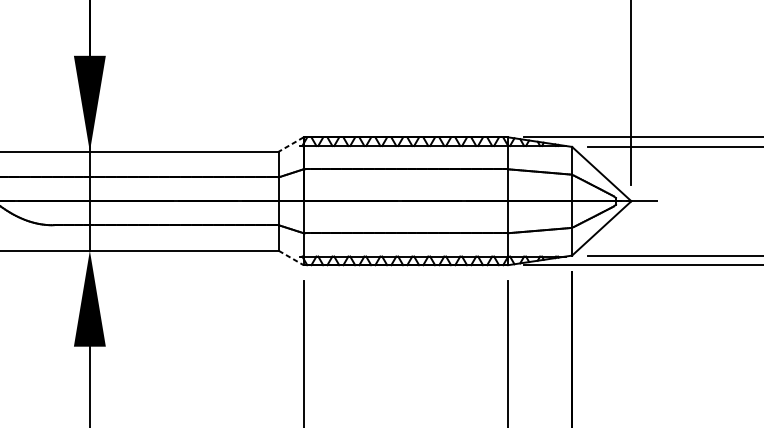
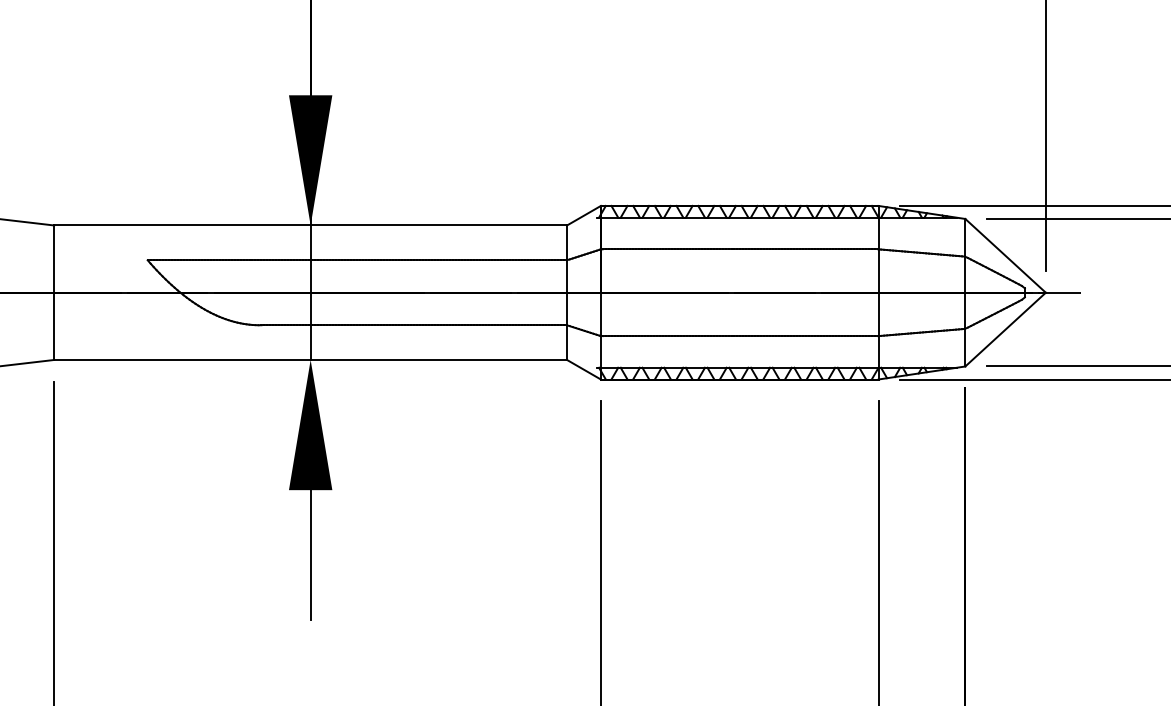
line: (290, 144) -> (583, 215), dashed -> solid
line: (290, 257) -> (583, 369), dashed -> solid

